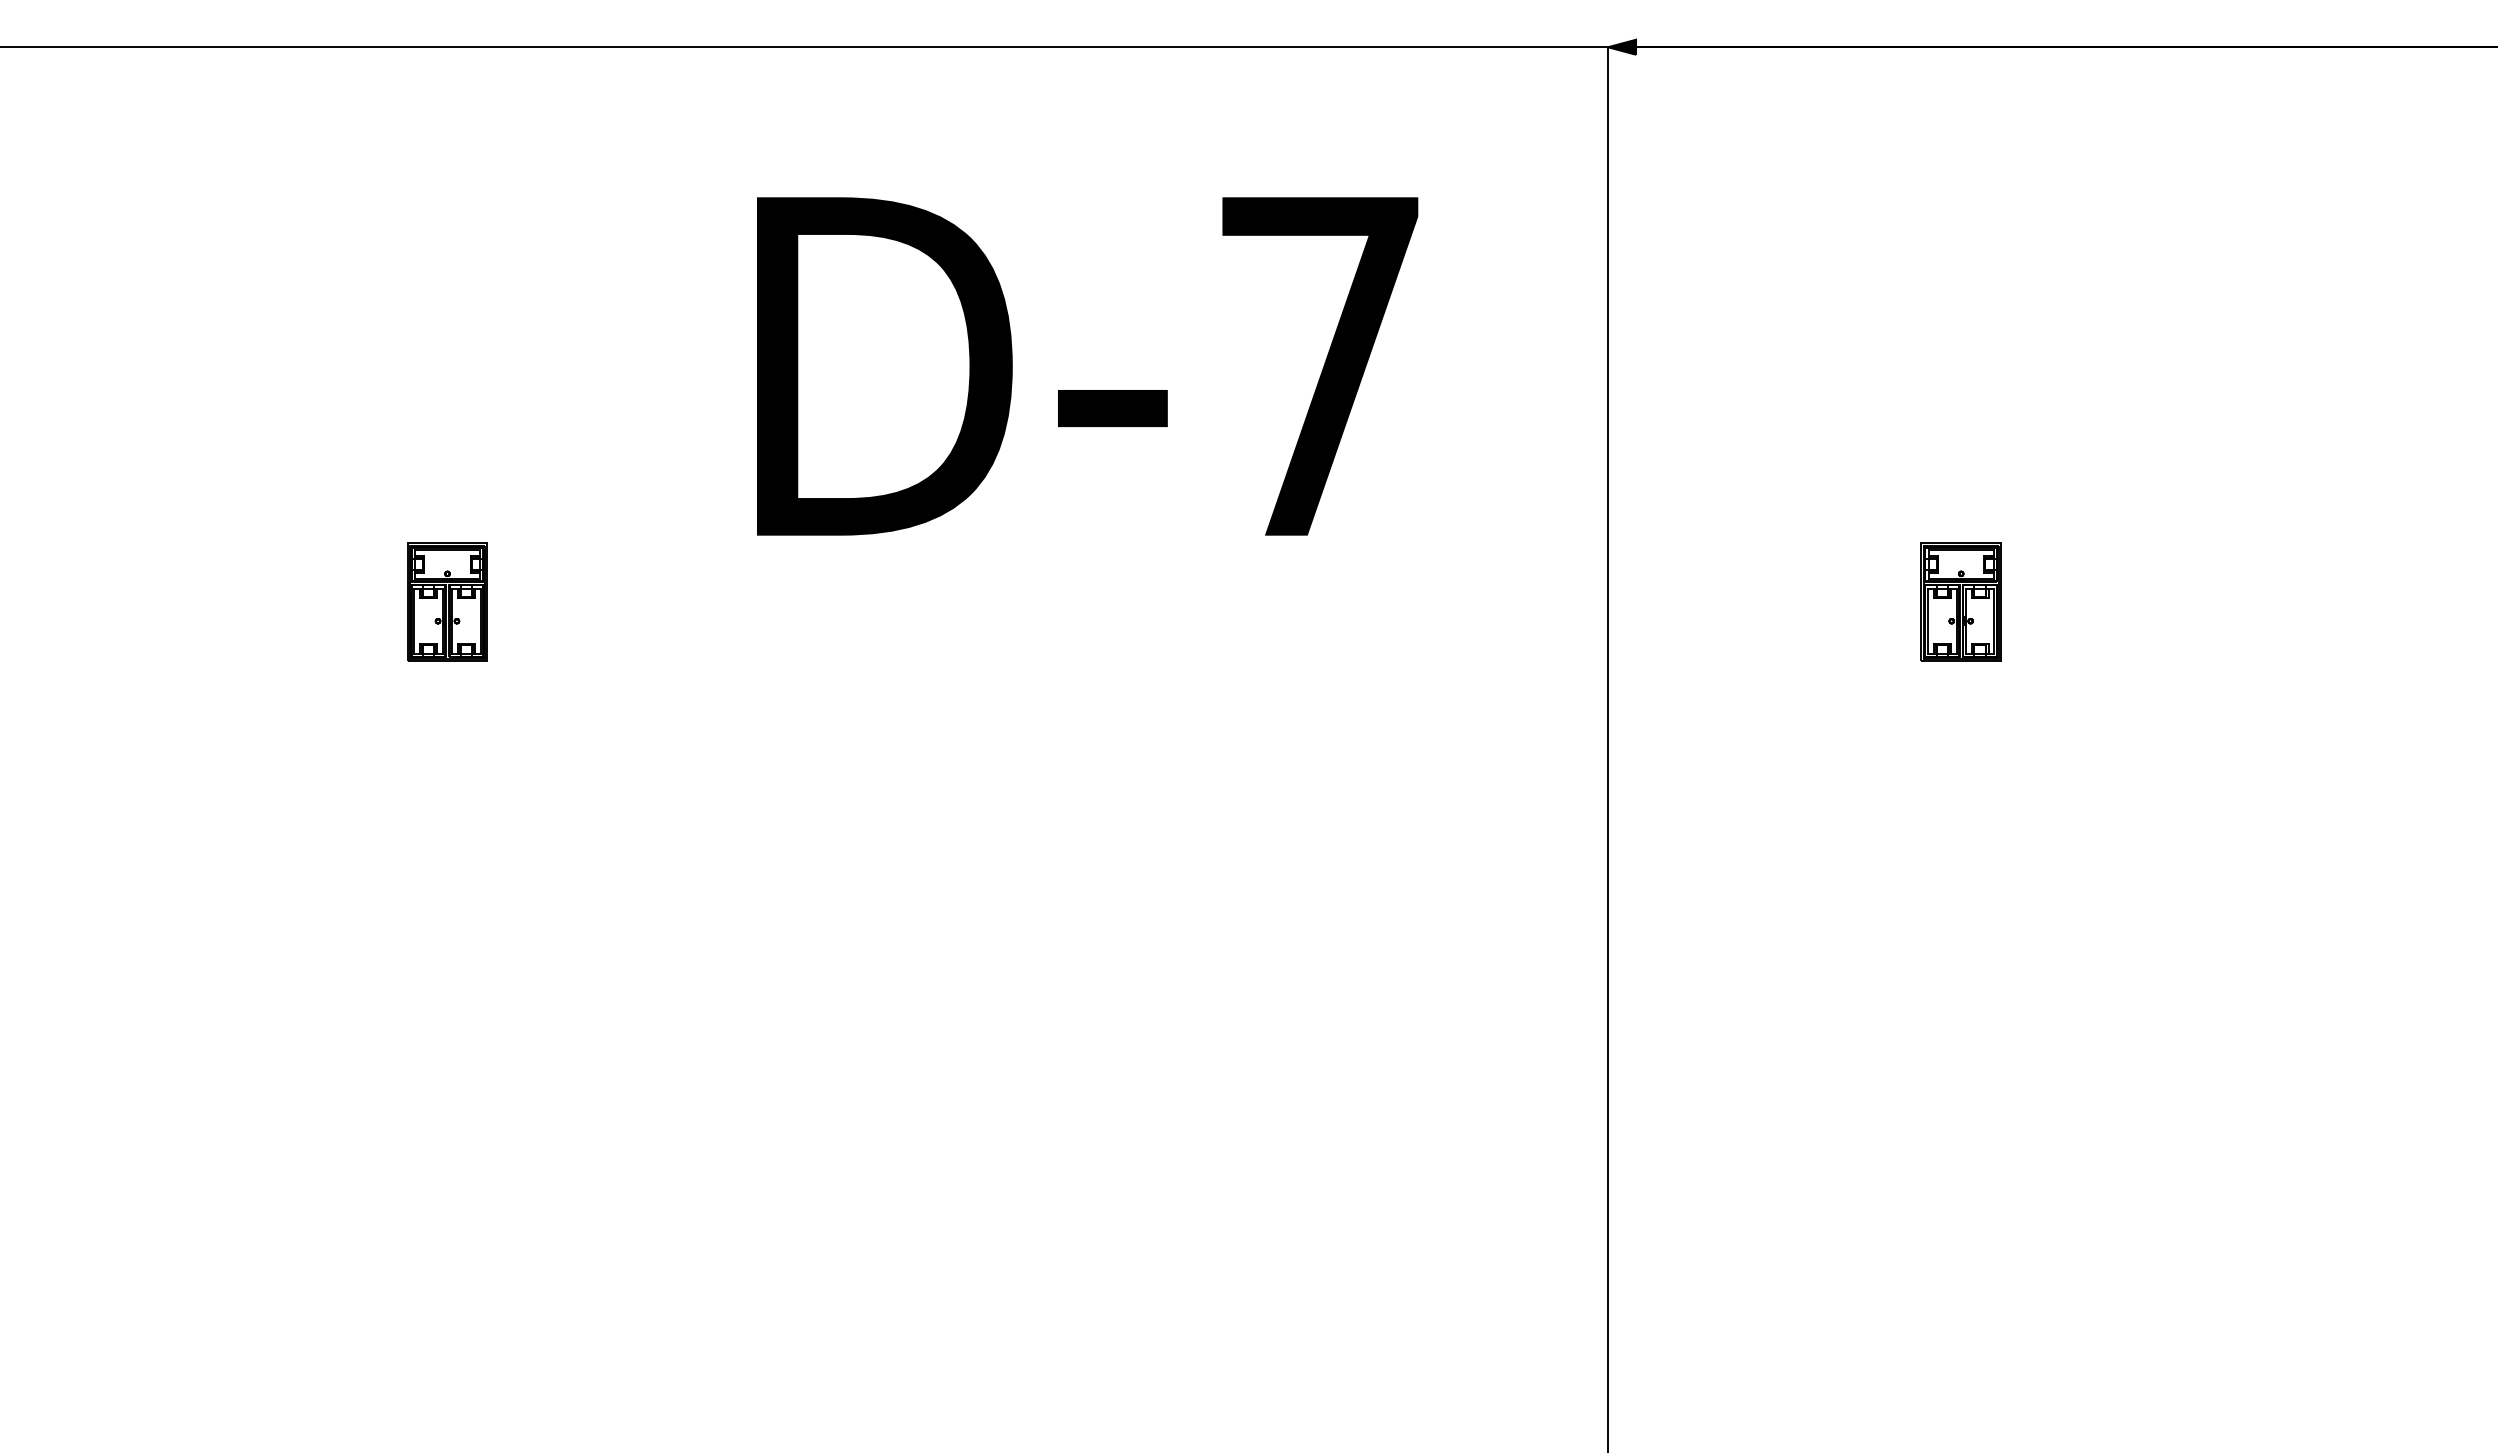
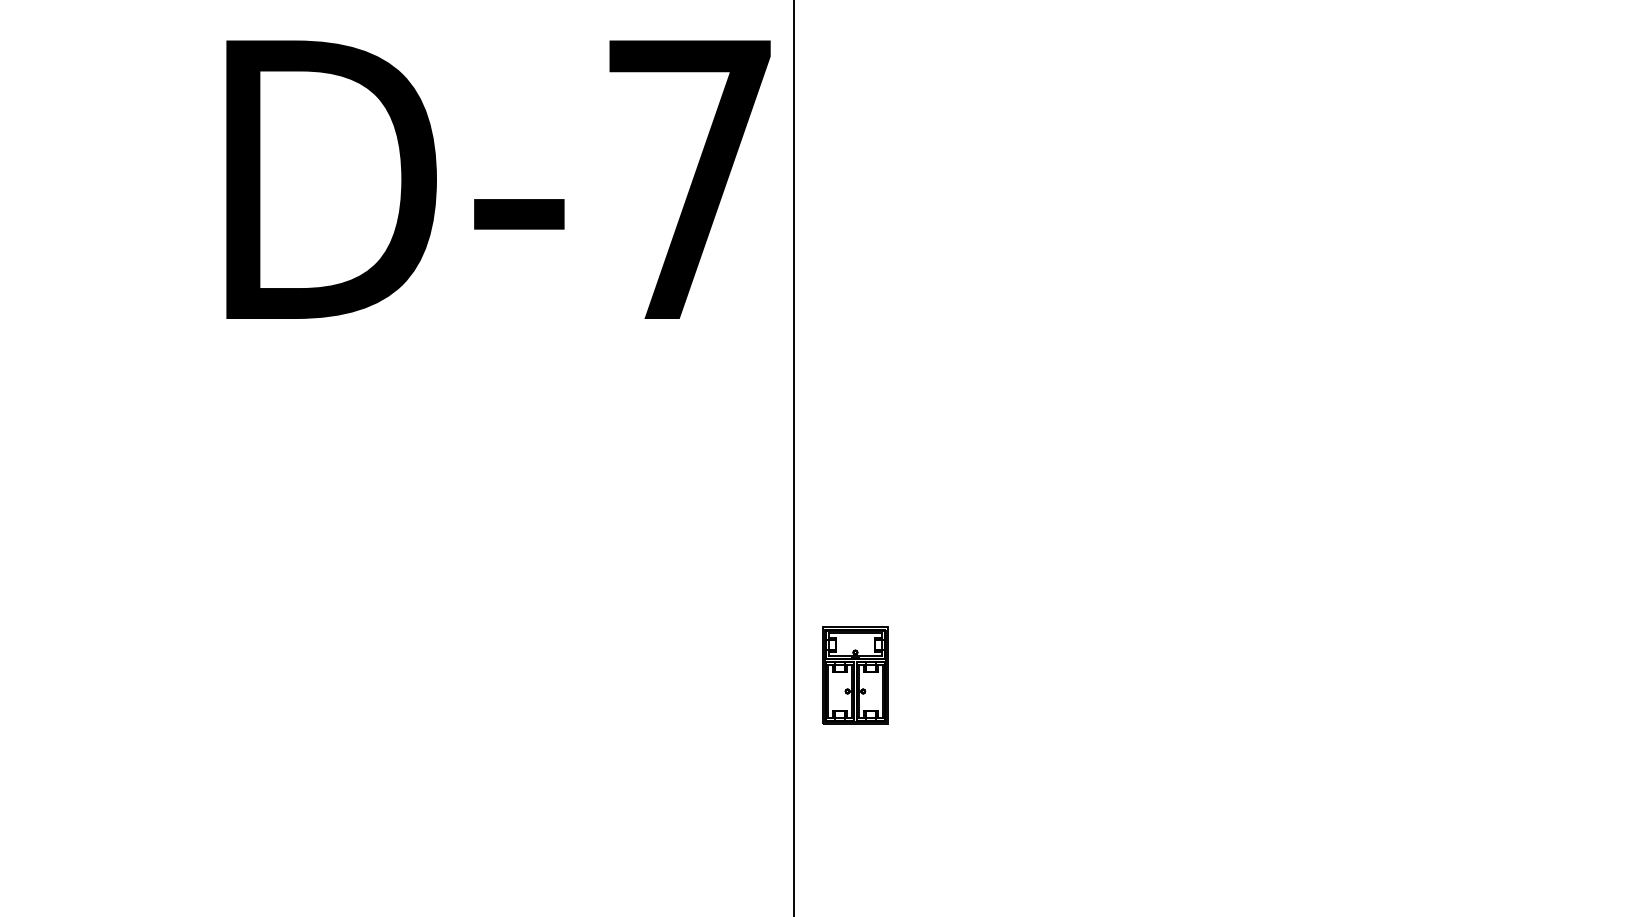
text: (1087, 366) -> (498, 179), moved
part: (1960, 601) -> (854, 675), moved

